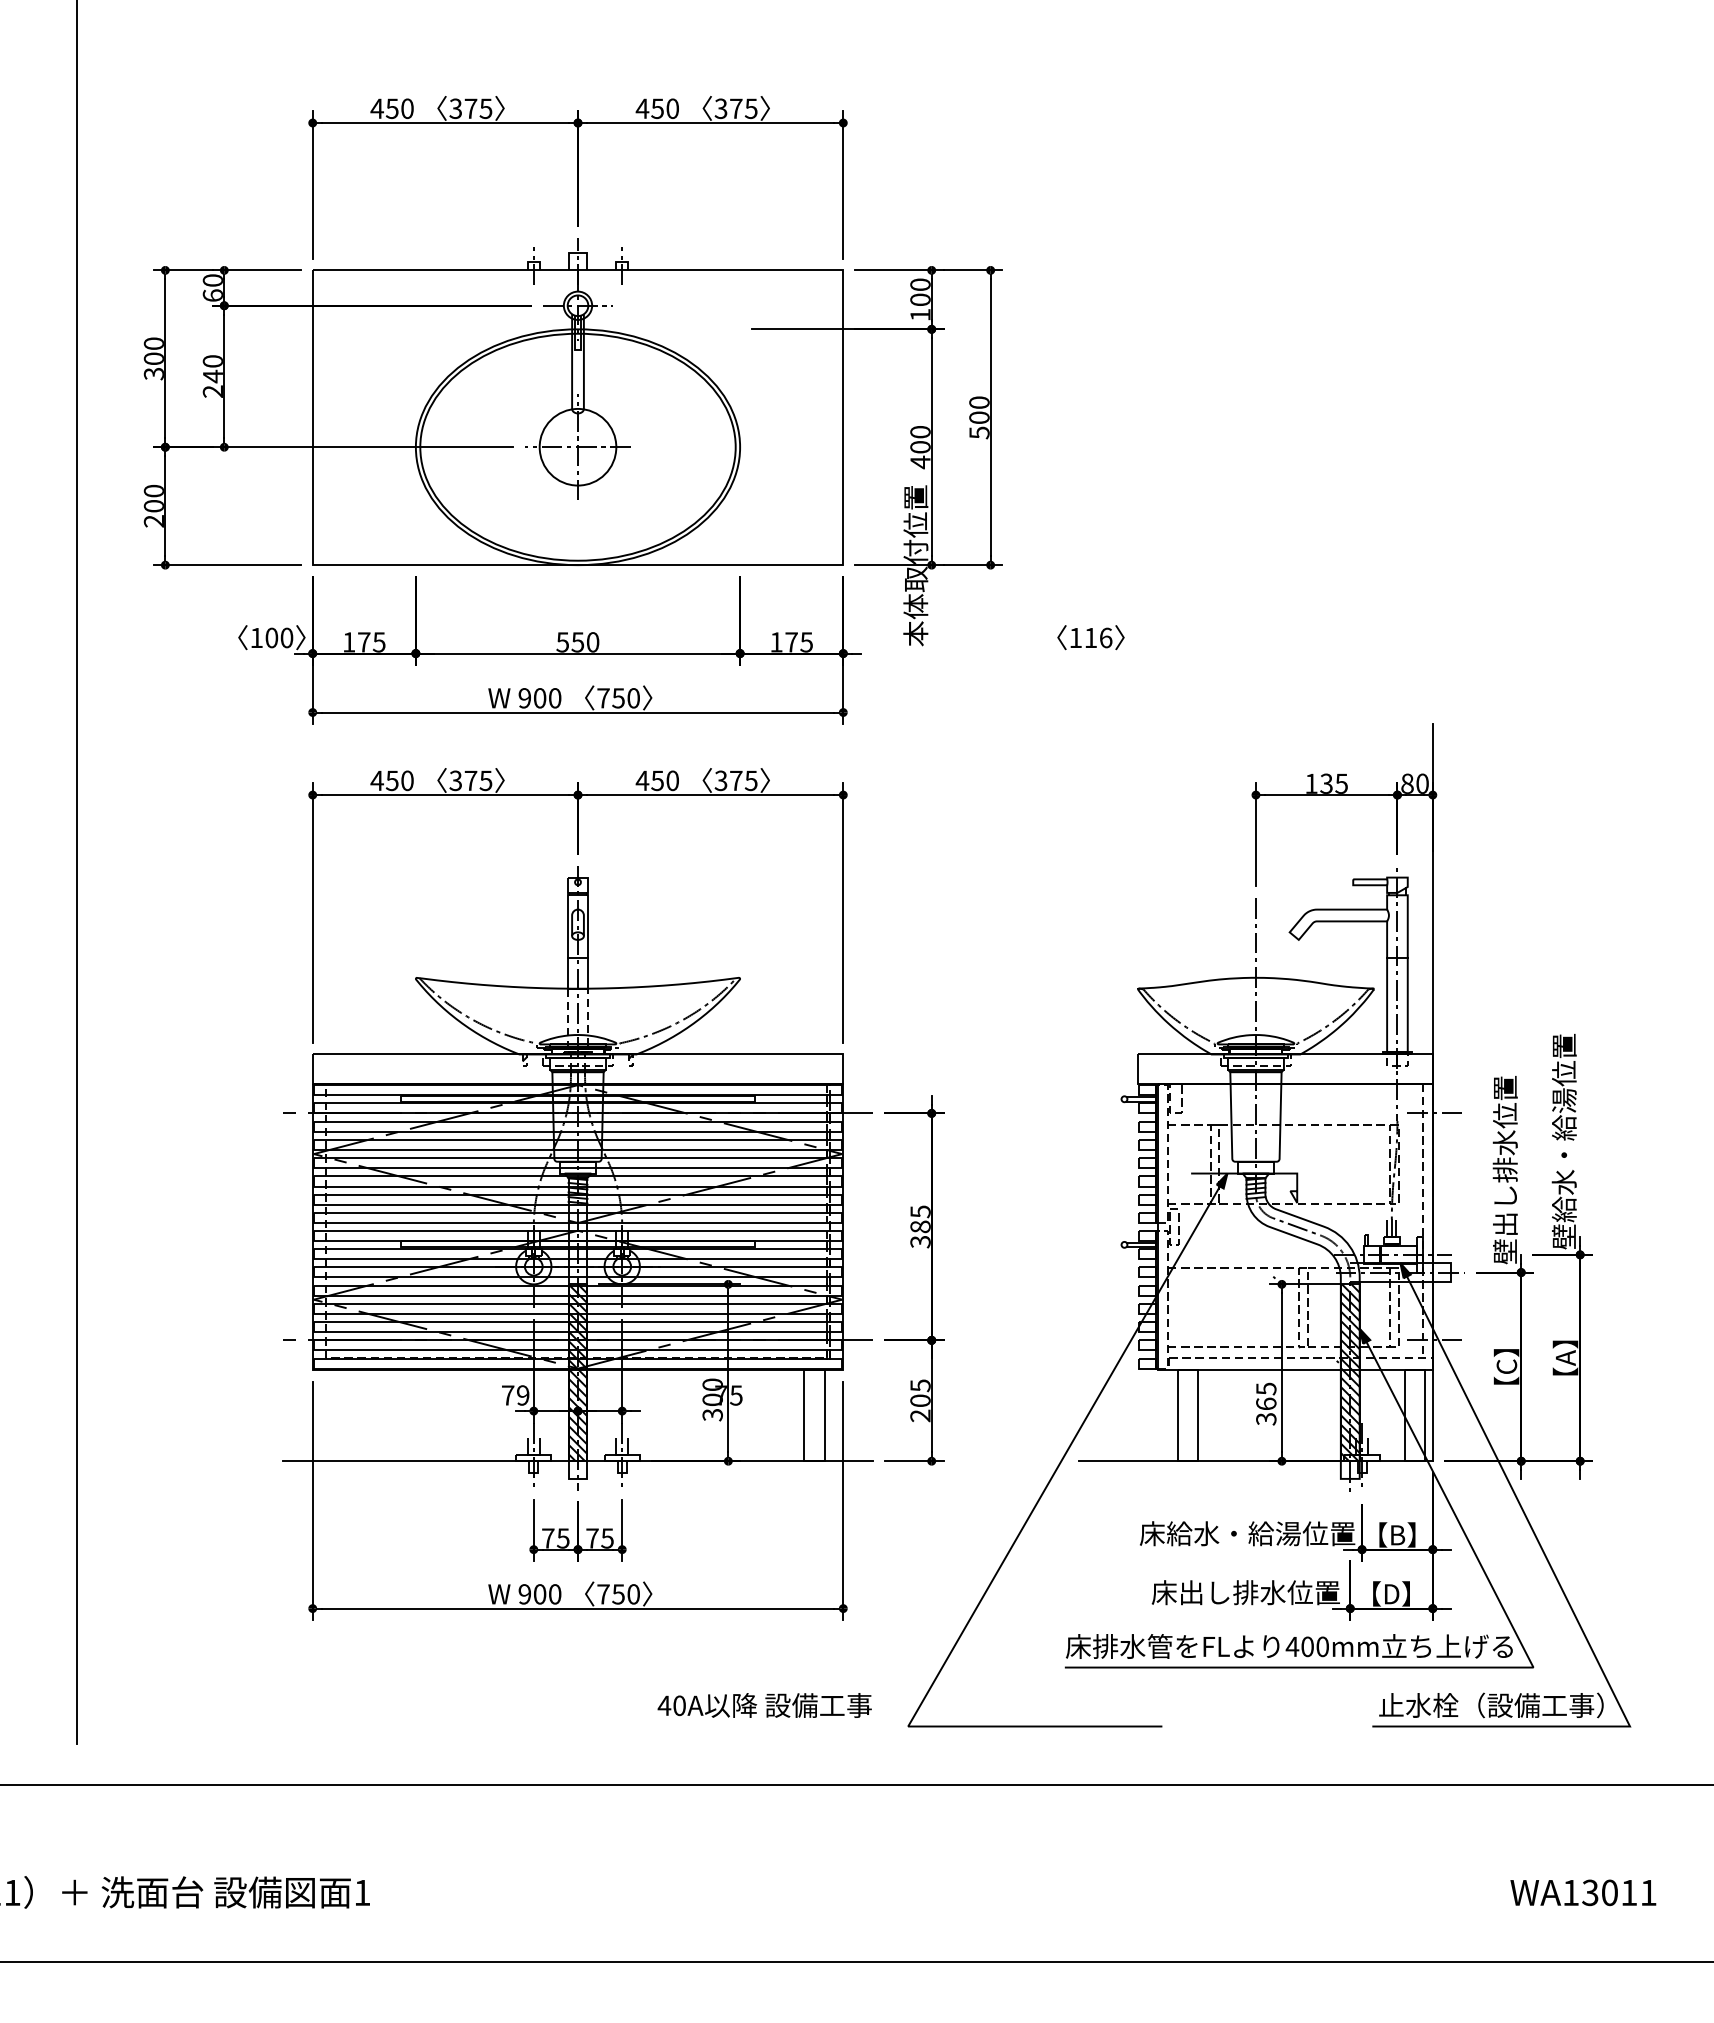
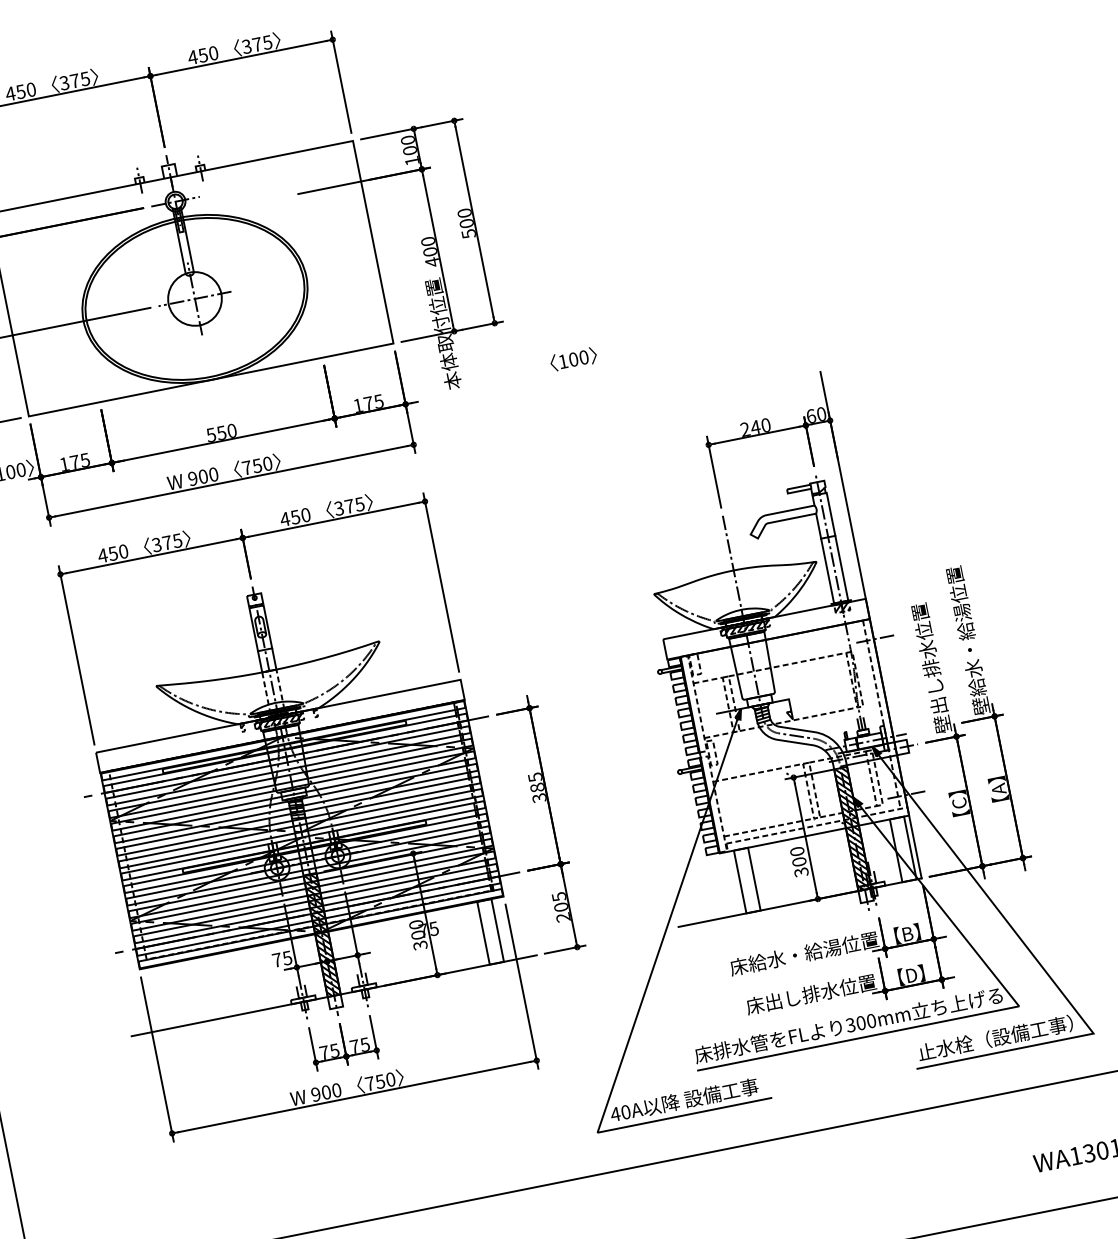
text: (1098, 637) -> (578, 358), 116 -> 100
text: (1326, 783) -> (755, 427), 135 -> 240
text: (1407, 783) -> (811, 416), 80 -> 60
hatch: (577, 1060) -> (278, 720), added
hatch: (1255, 1060) -> (744, 627), added
hatch: (1397, 1060) -> (842, 607), added
text: (522, 1395) -> (287, 958), 79 -> 75
text: (1266, 1396) -> (798, 856), 365 -> 300
text: (1292, 1646) -> (850, 1024), 400mm -> 300mm
text: (764, 1705) -> (684, 1100), moved

